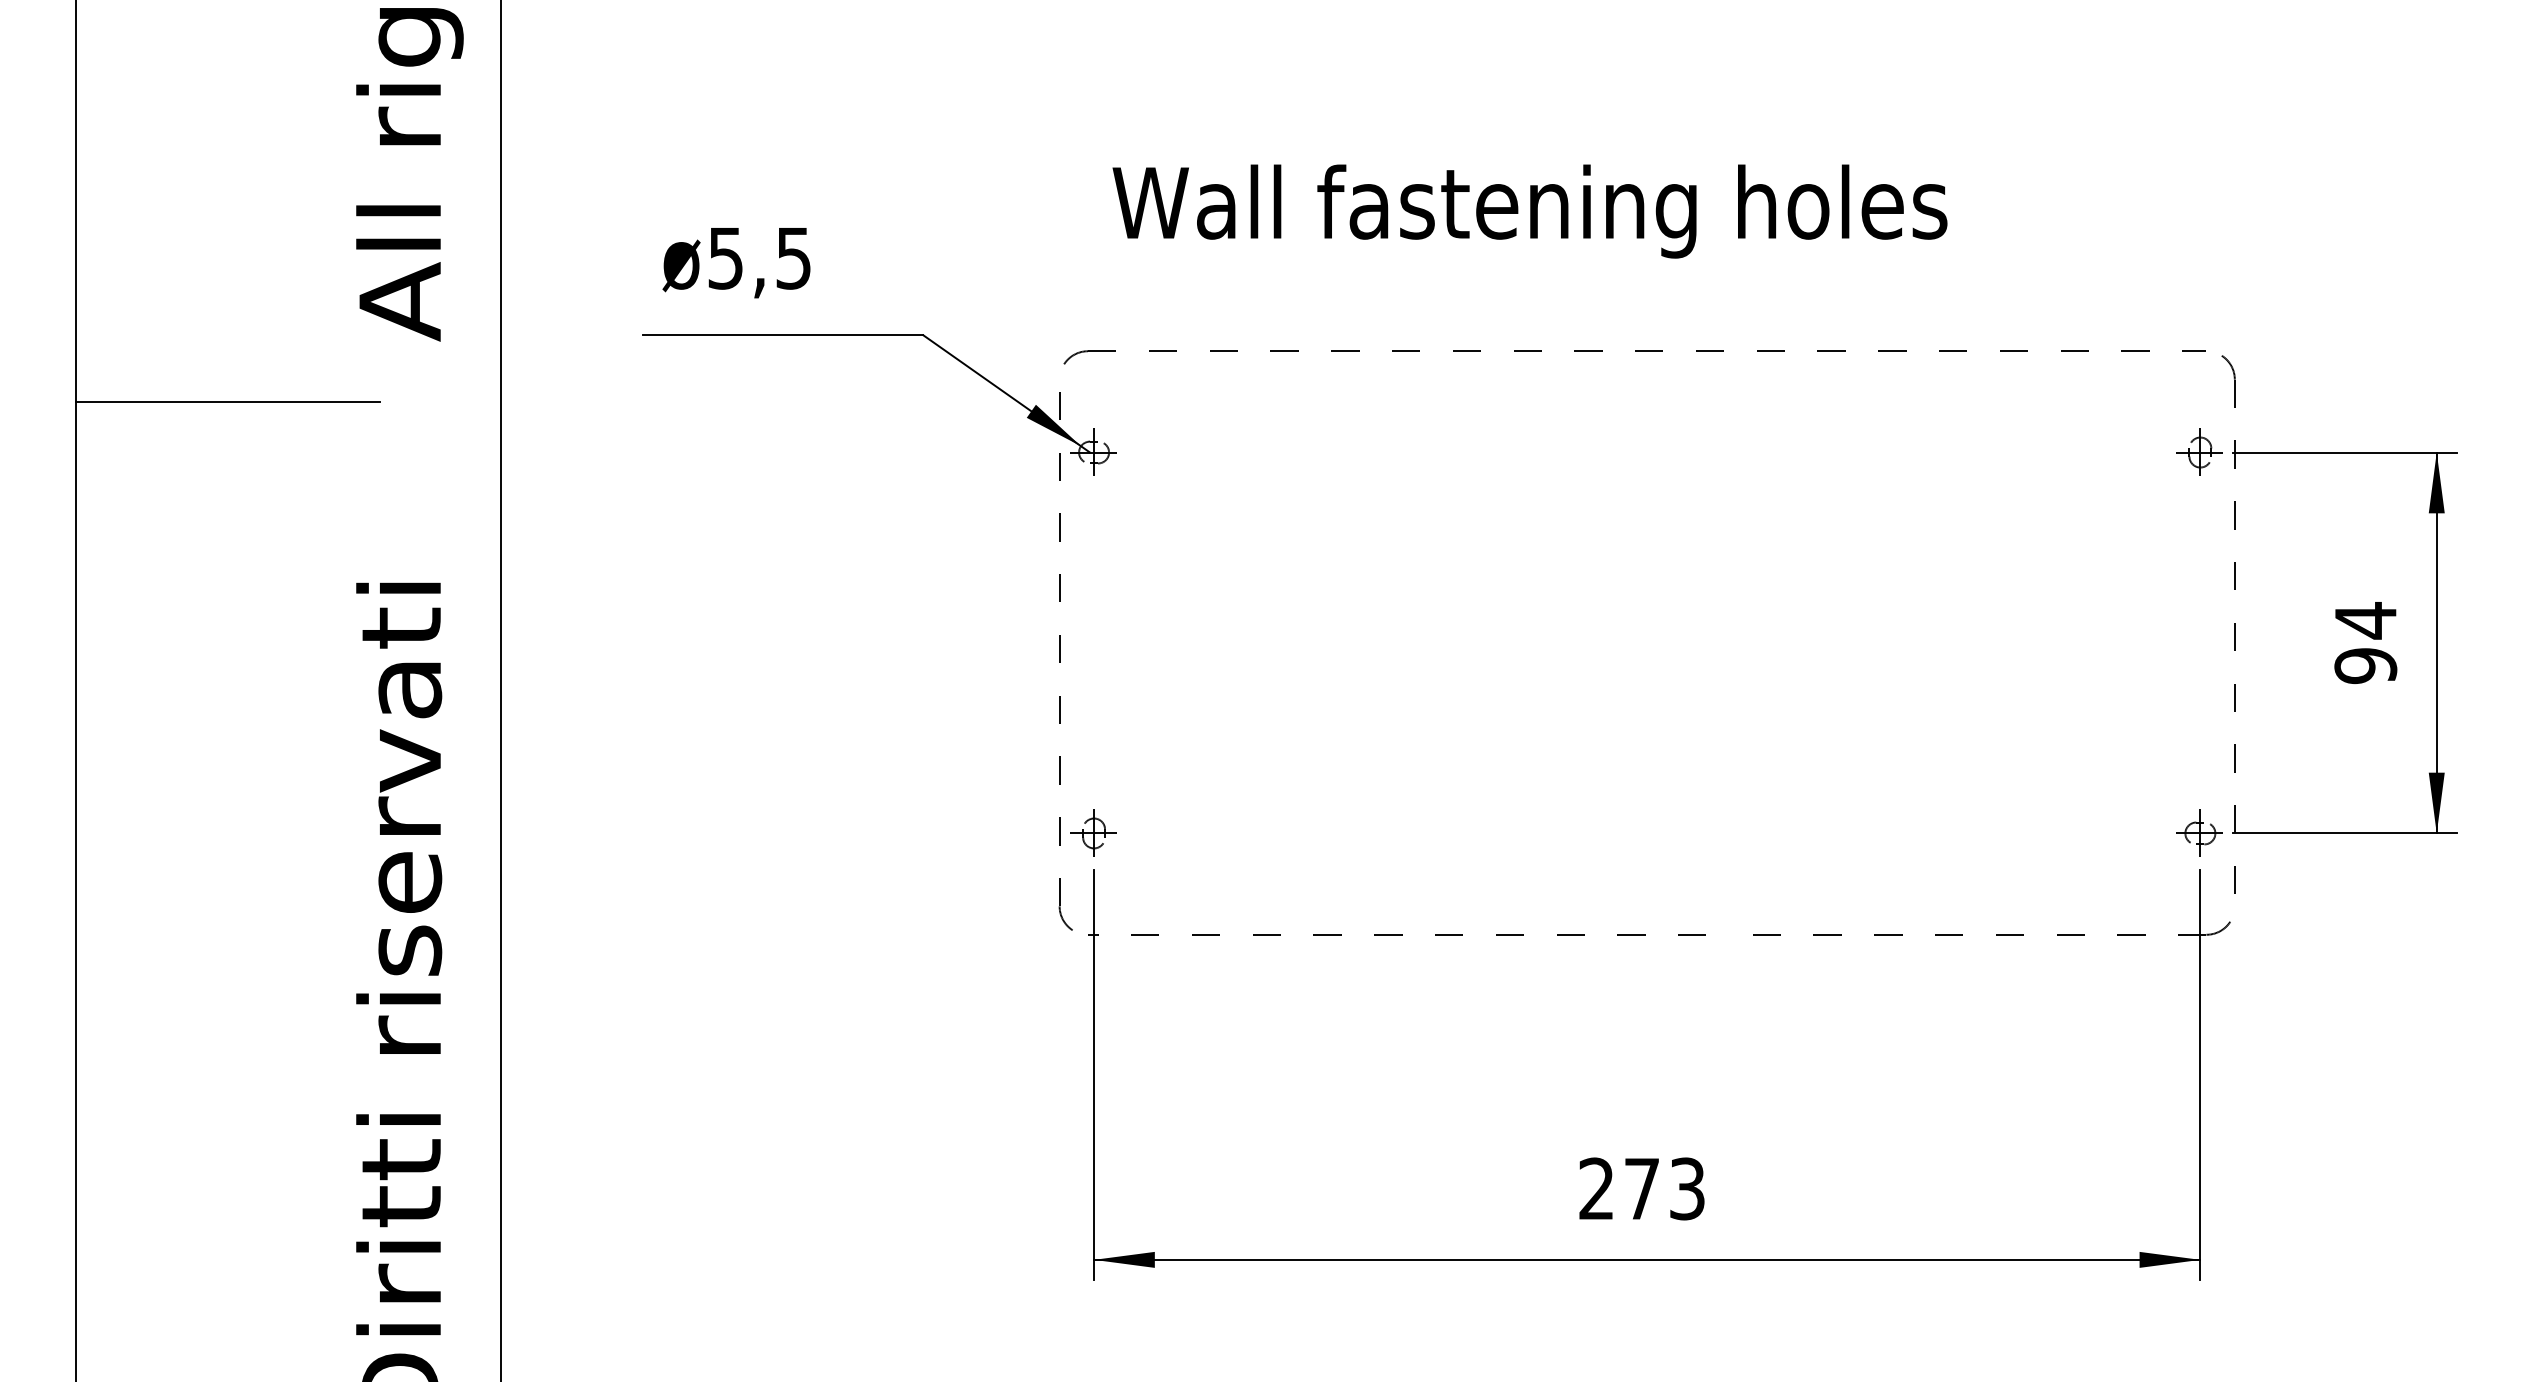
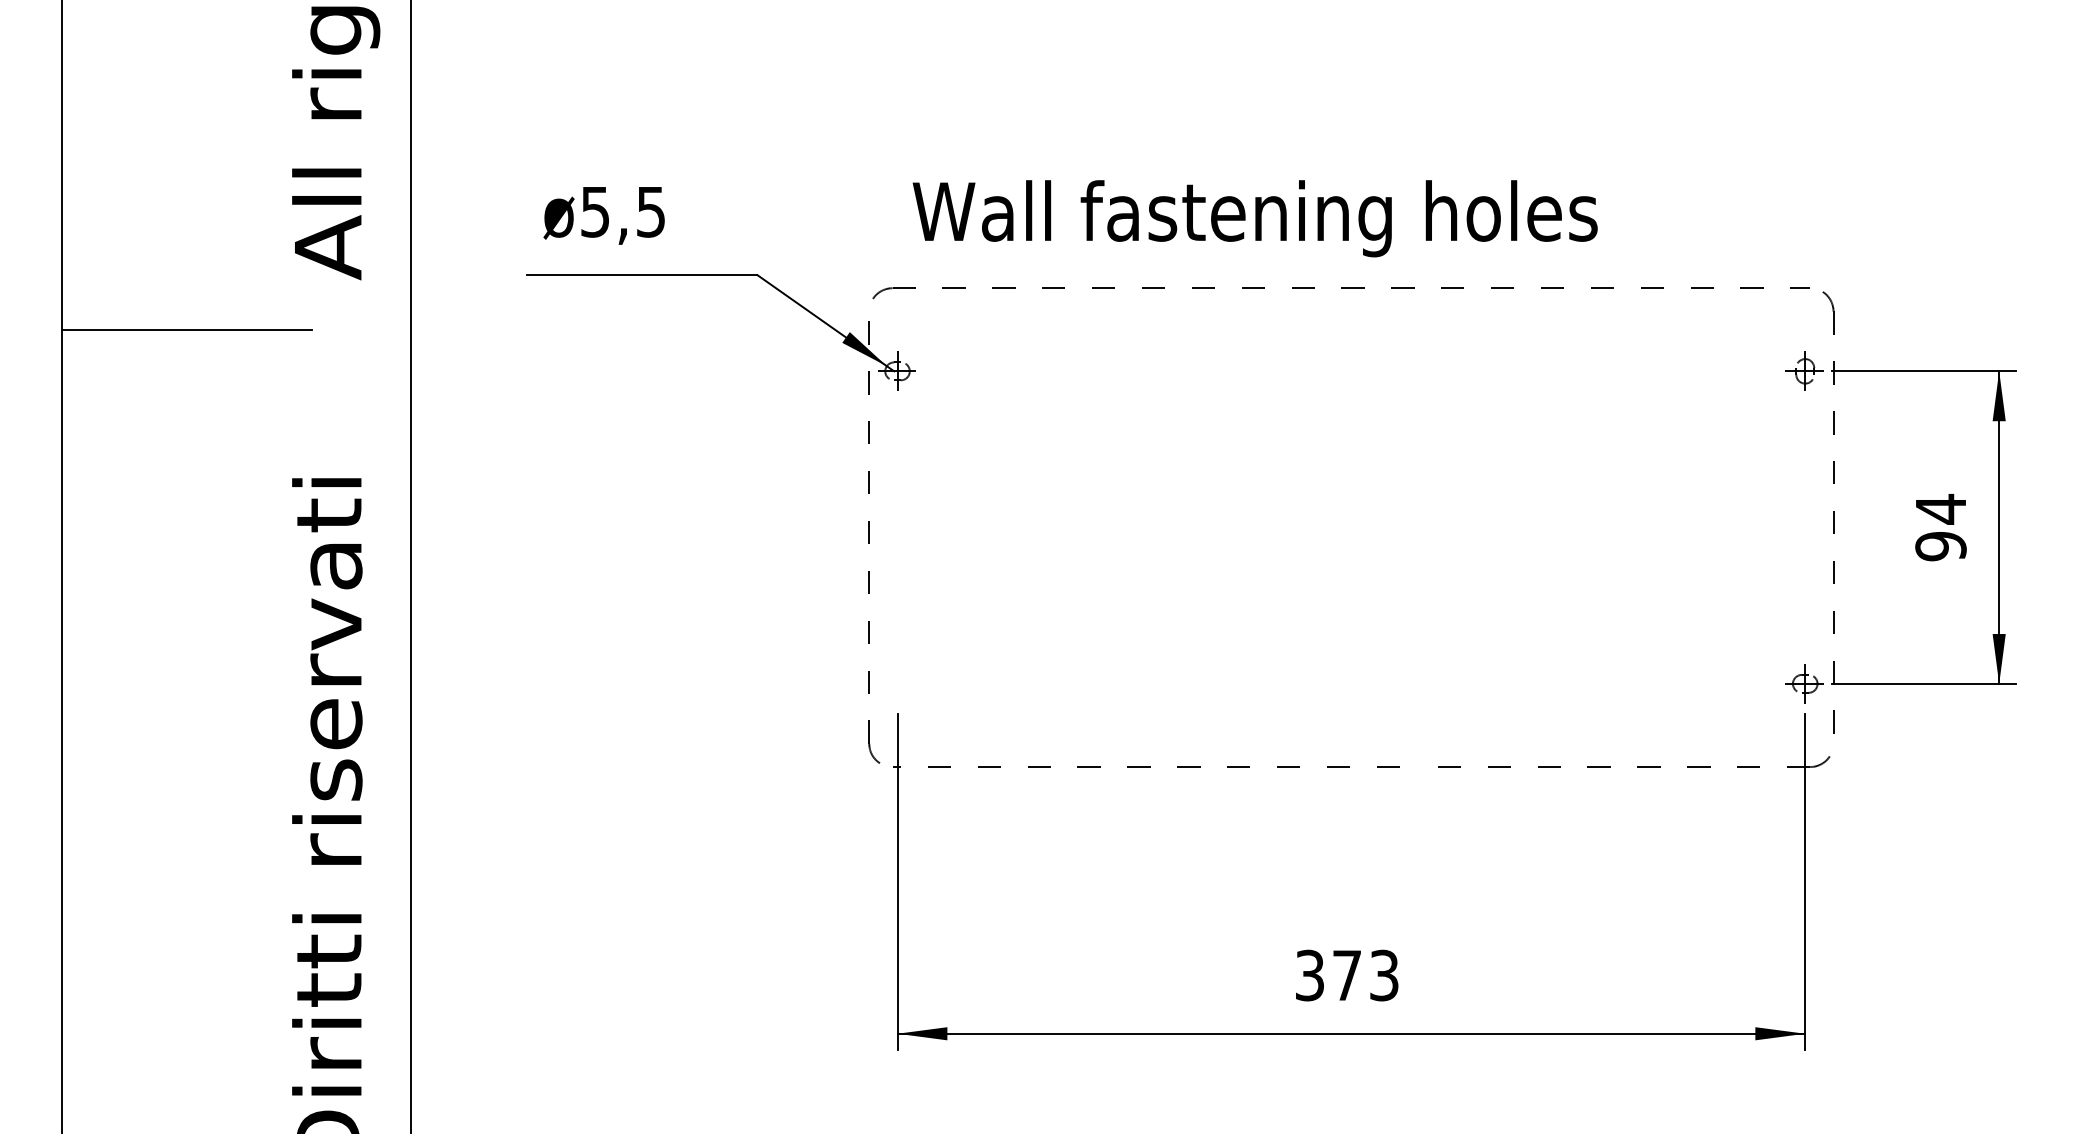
text: (1529, 211) -> (1254, 218), moved
part: (1093, 832) -> (897, 683), removed
text: (1596, 1188) -> (1309, 975), 273 -> 373

